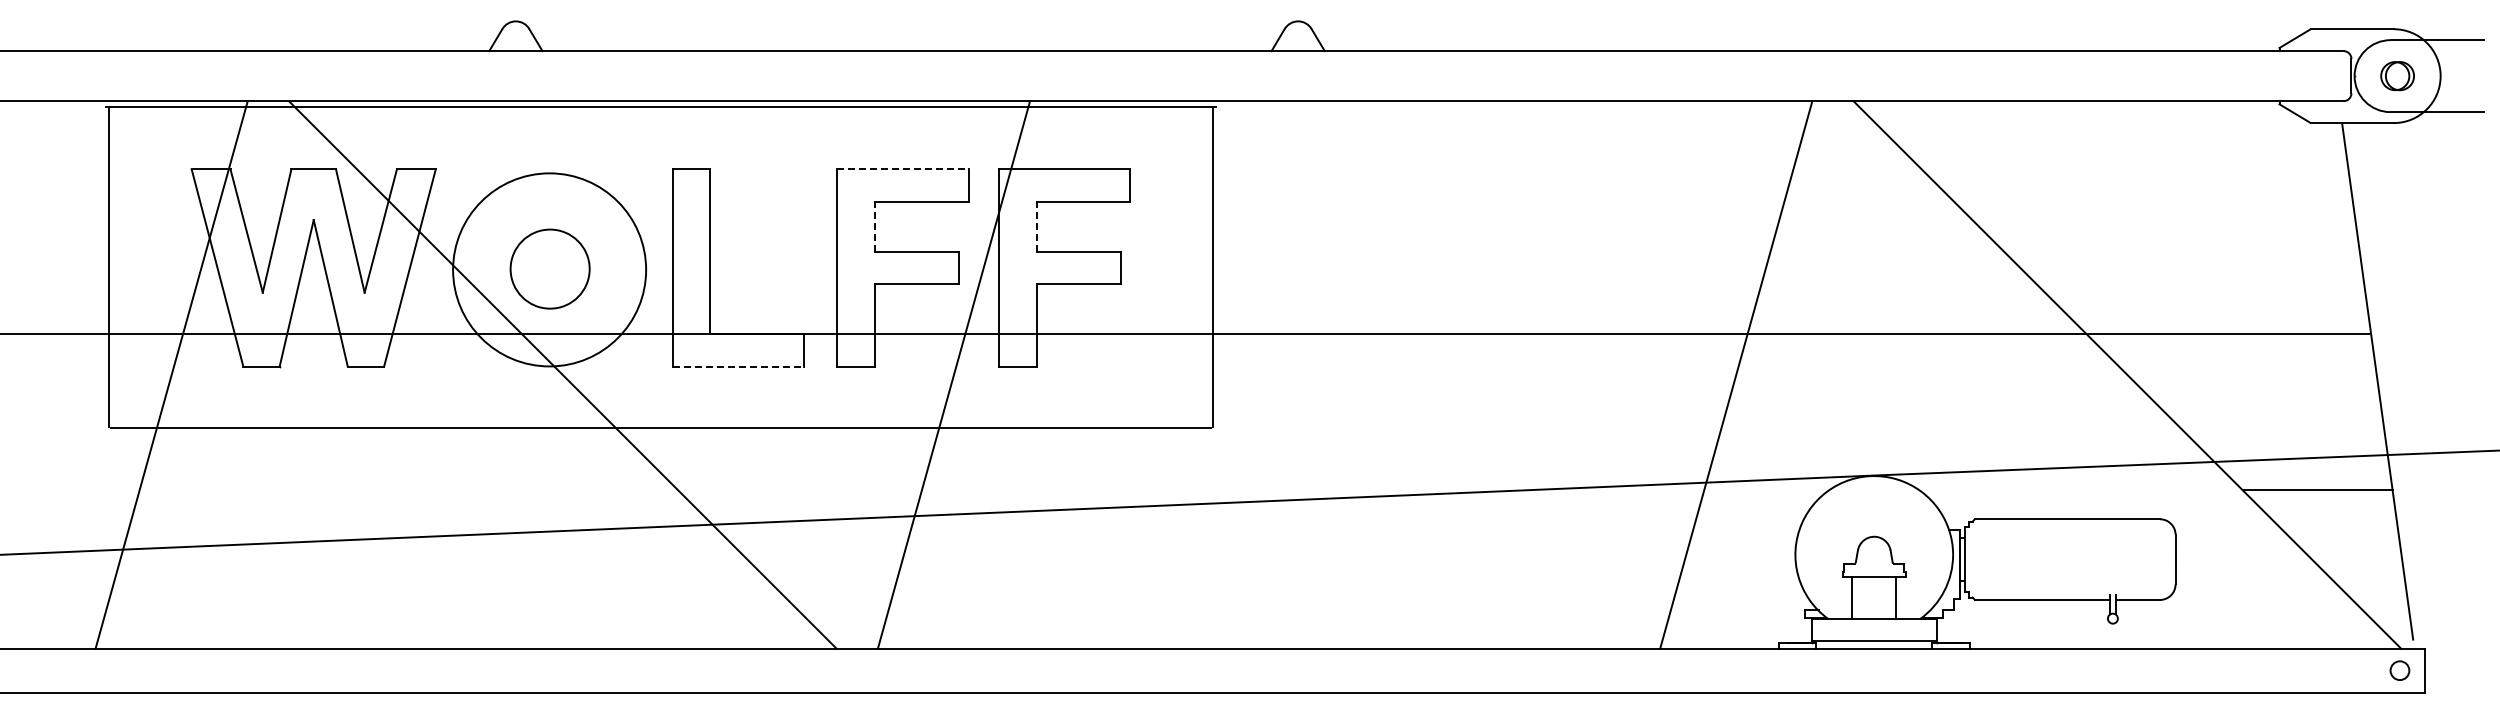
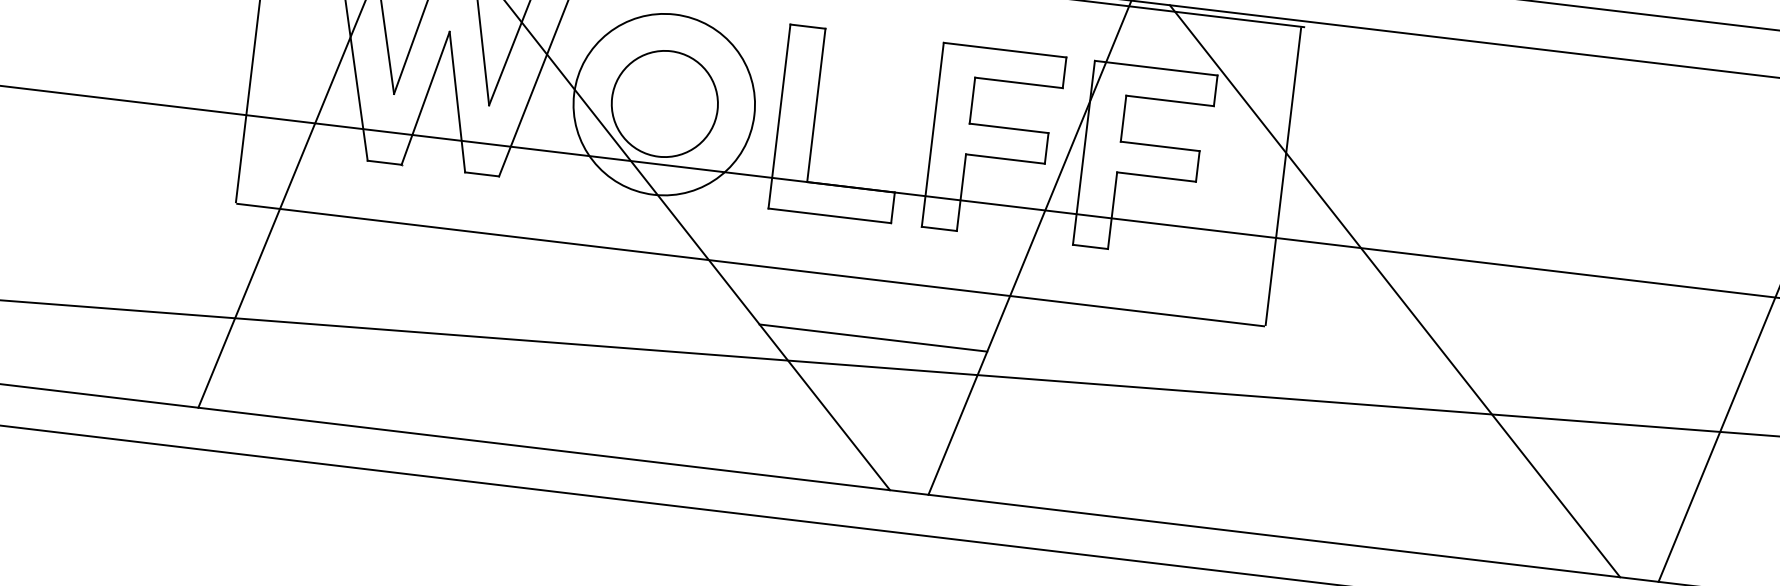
line: (902, 169) -> (1004, 50), dashed -> solid
line: (874, 226) -> (972, 100), dashed -> solid
line: (1036, 226) -> (1123, 118), dashed -> solid
circle: (549, 268) -> (664, 103), size x1.43
line: (738, 366) -> (829, 215), dashed -> solid
line: (1345, 374) -> (1395, 290), added
line: (799, 490) -> (872, 338), added

